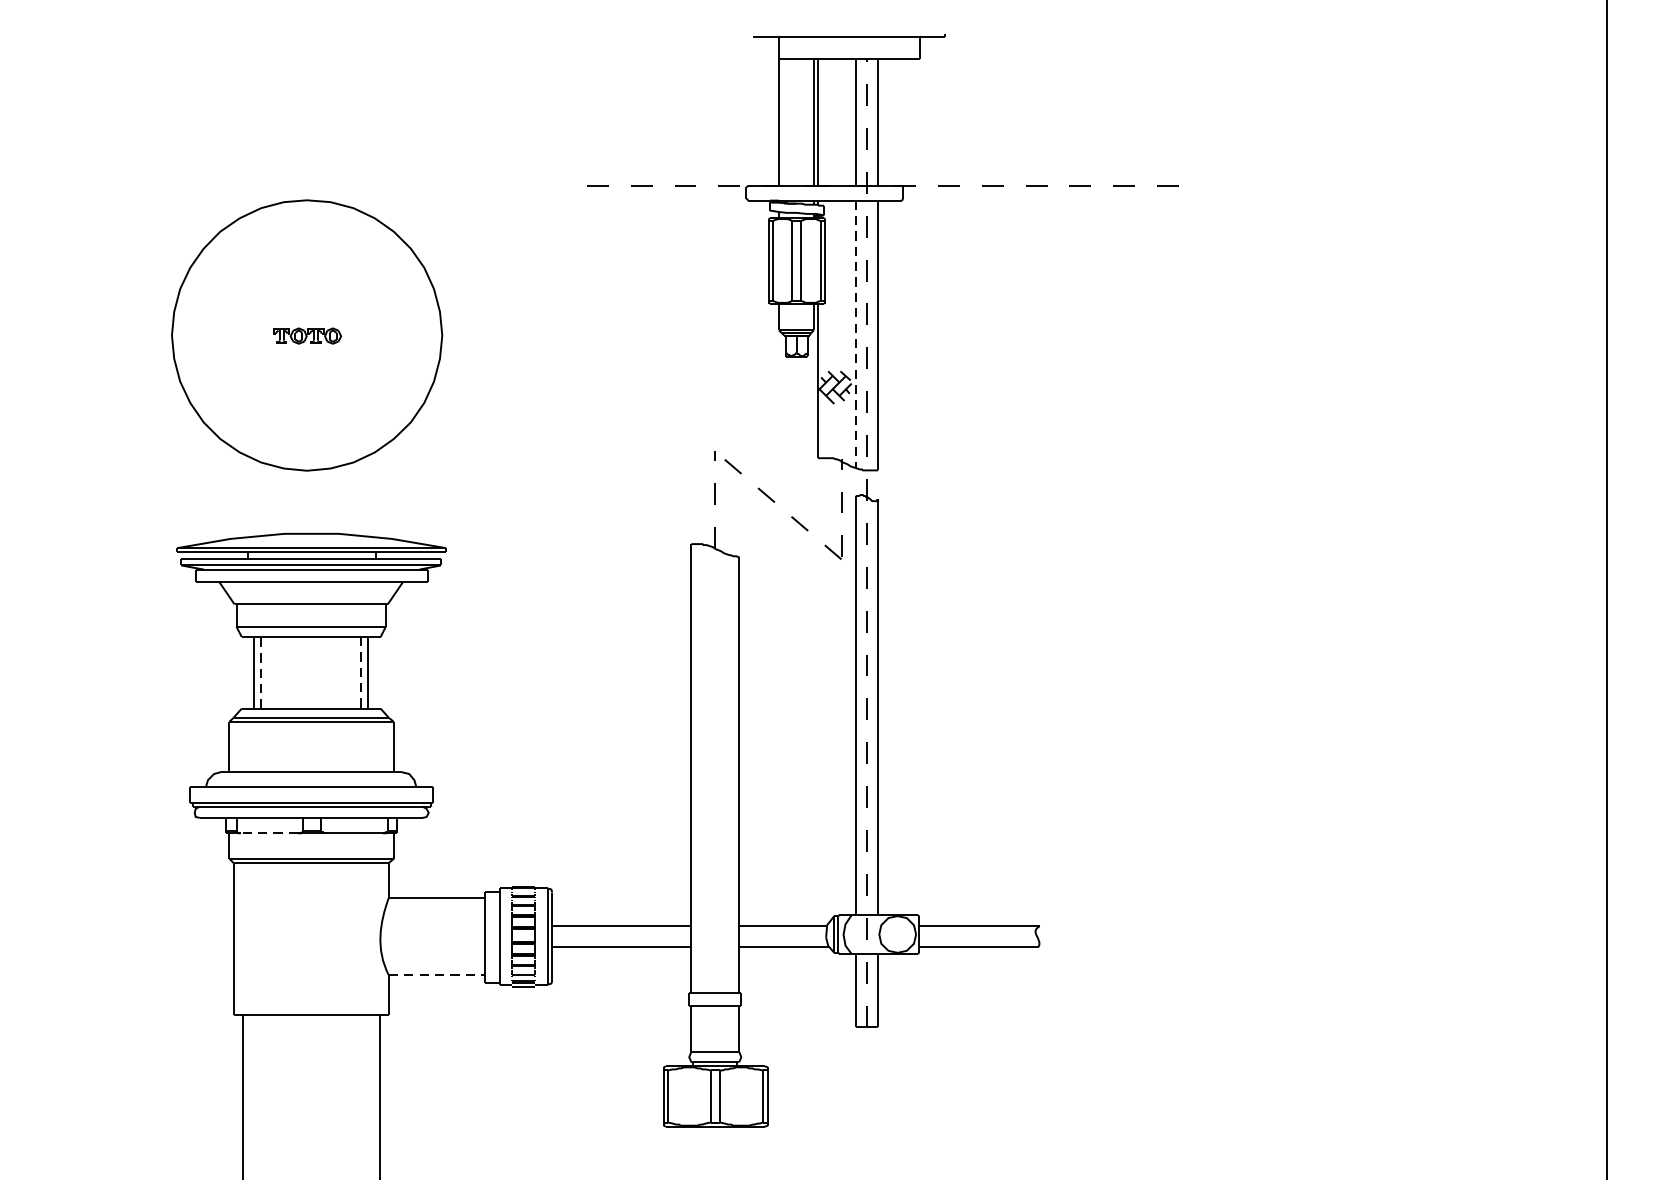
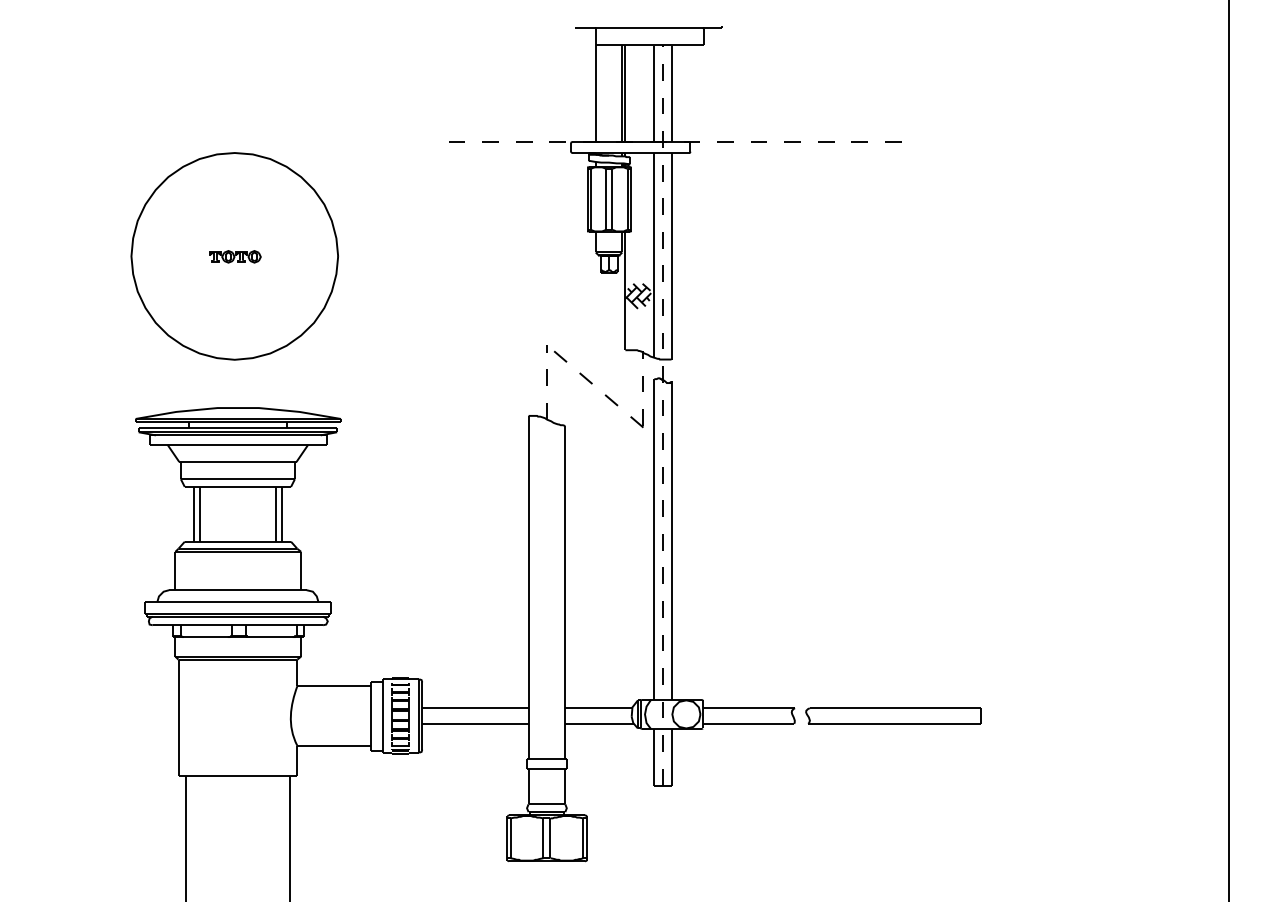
line: (855, 335) -> (654, 256), dashed -> solid
line: (260, 671) -> (199, 513), dashed -> solid
line: (361, 673) -> (276, 514), dashed -> solid
line: (268, 833) -> (205, 637), dashed -> solid
part: (1168, 935) -> (893, 715), added
line: (437, 975) -> (334, 745), dashed -> solid

